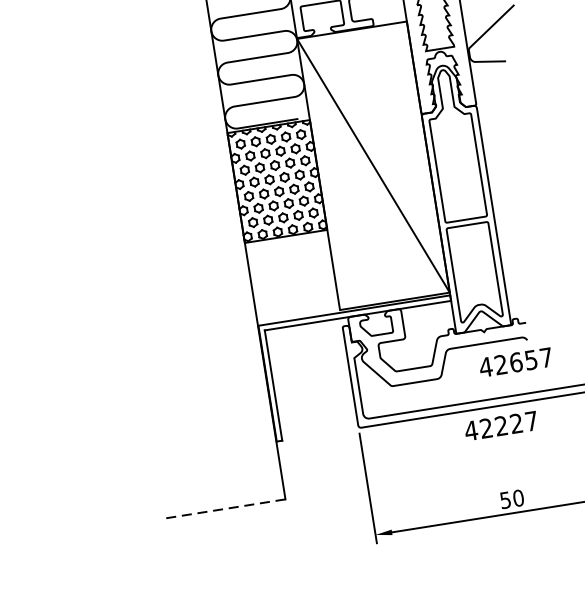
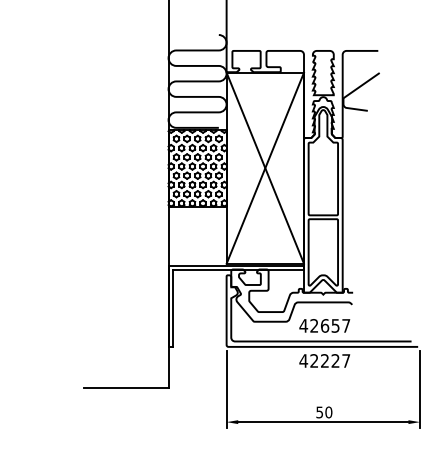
line: (372, 164) -> (264, 167), added
text: (515, 361) -> (324, 325), moved
line: (225, 508) -> (126, 387), dashed -> solid

